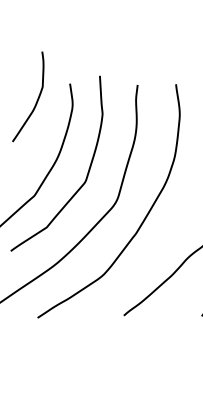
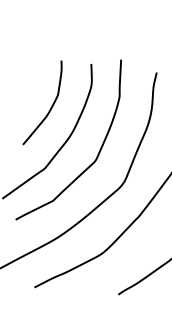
curve: (36, 100) -> (50, 107), moved

